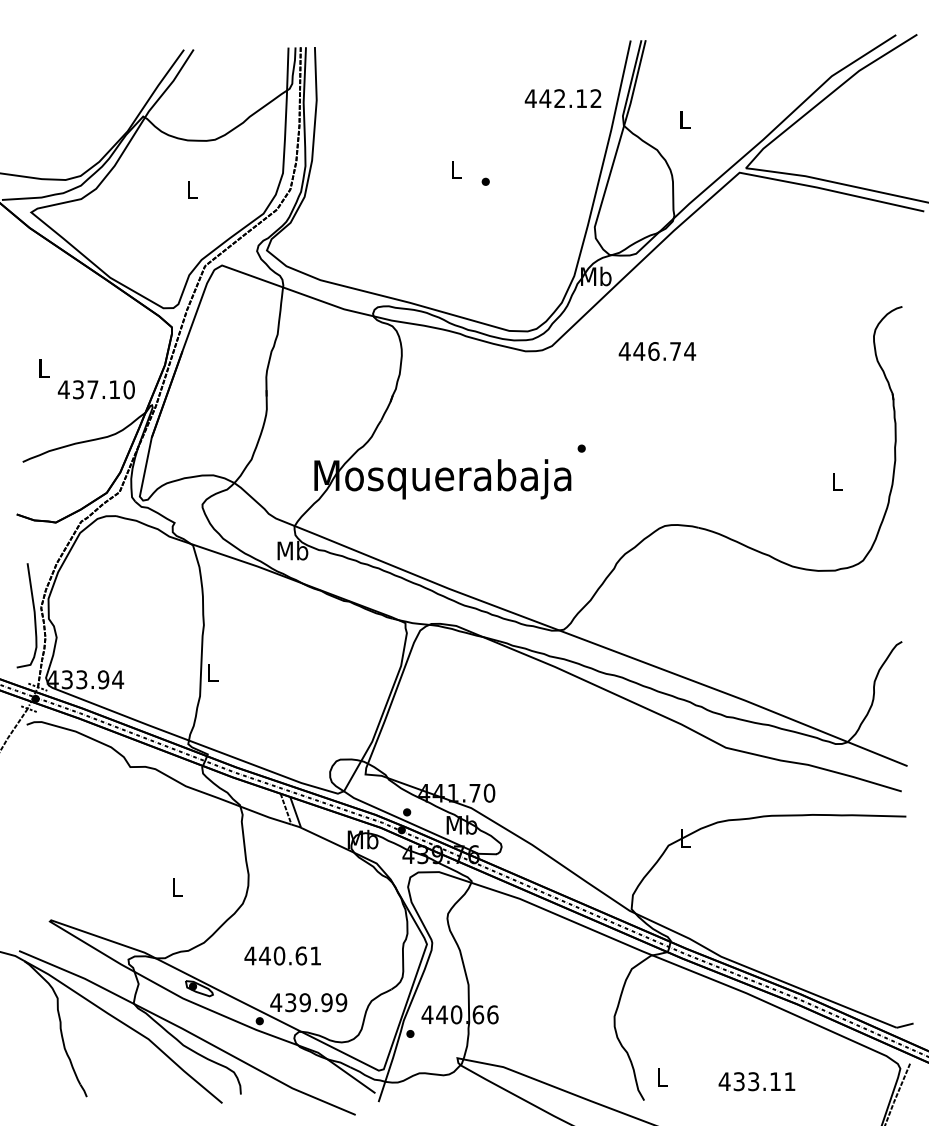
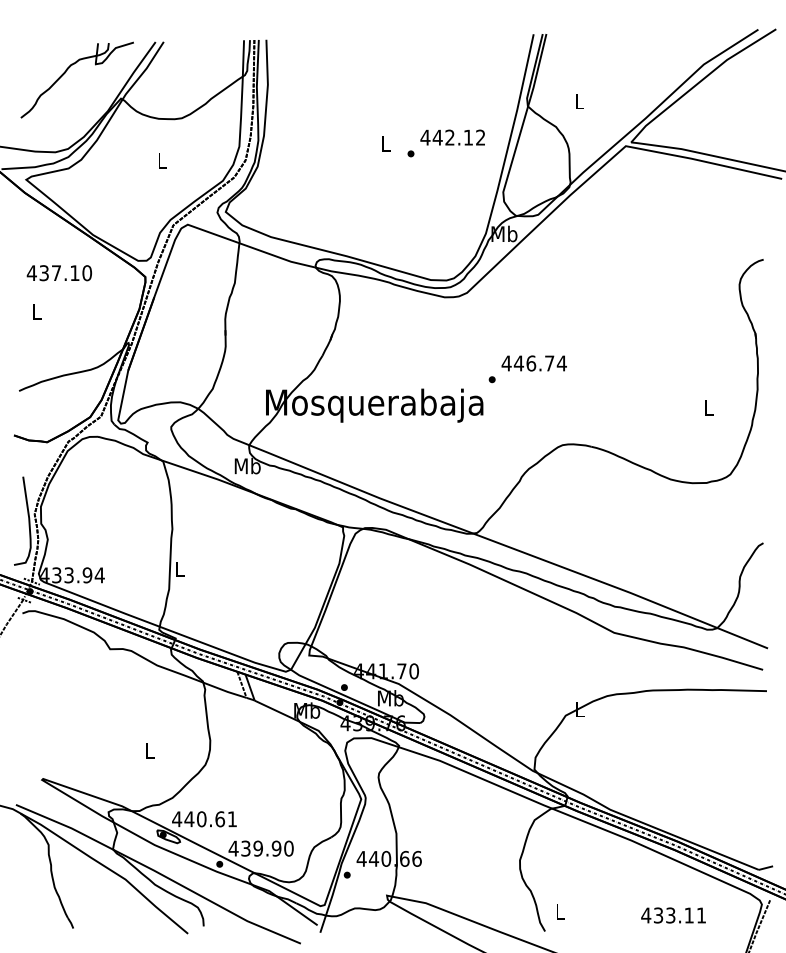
part: (78, 85) -> (66, 72), added
text: (562, 98) -> (452, 137), moved
text: (657, 351) -> (534, 363), moved
text: (95, 389) -> (58, 272), moved
text: (282, 955) -> (204, 818), moved
text: (341, 1002) -> (288, 848), 439.99 -> 439.90
text: (756, 1081) -> (673, 915), moved

